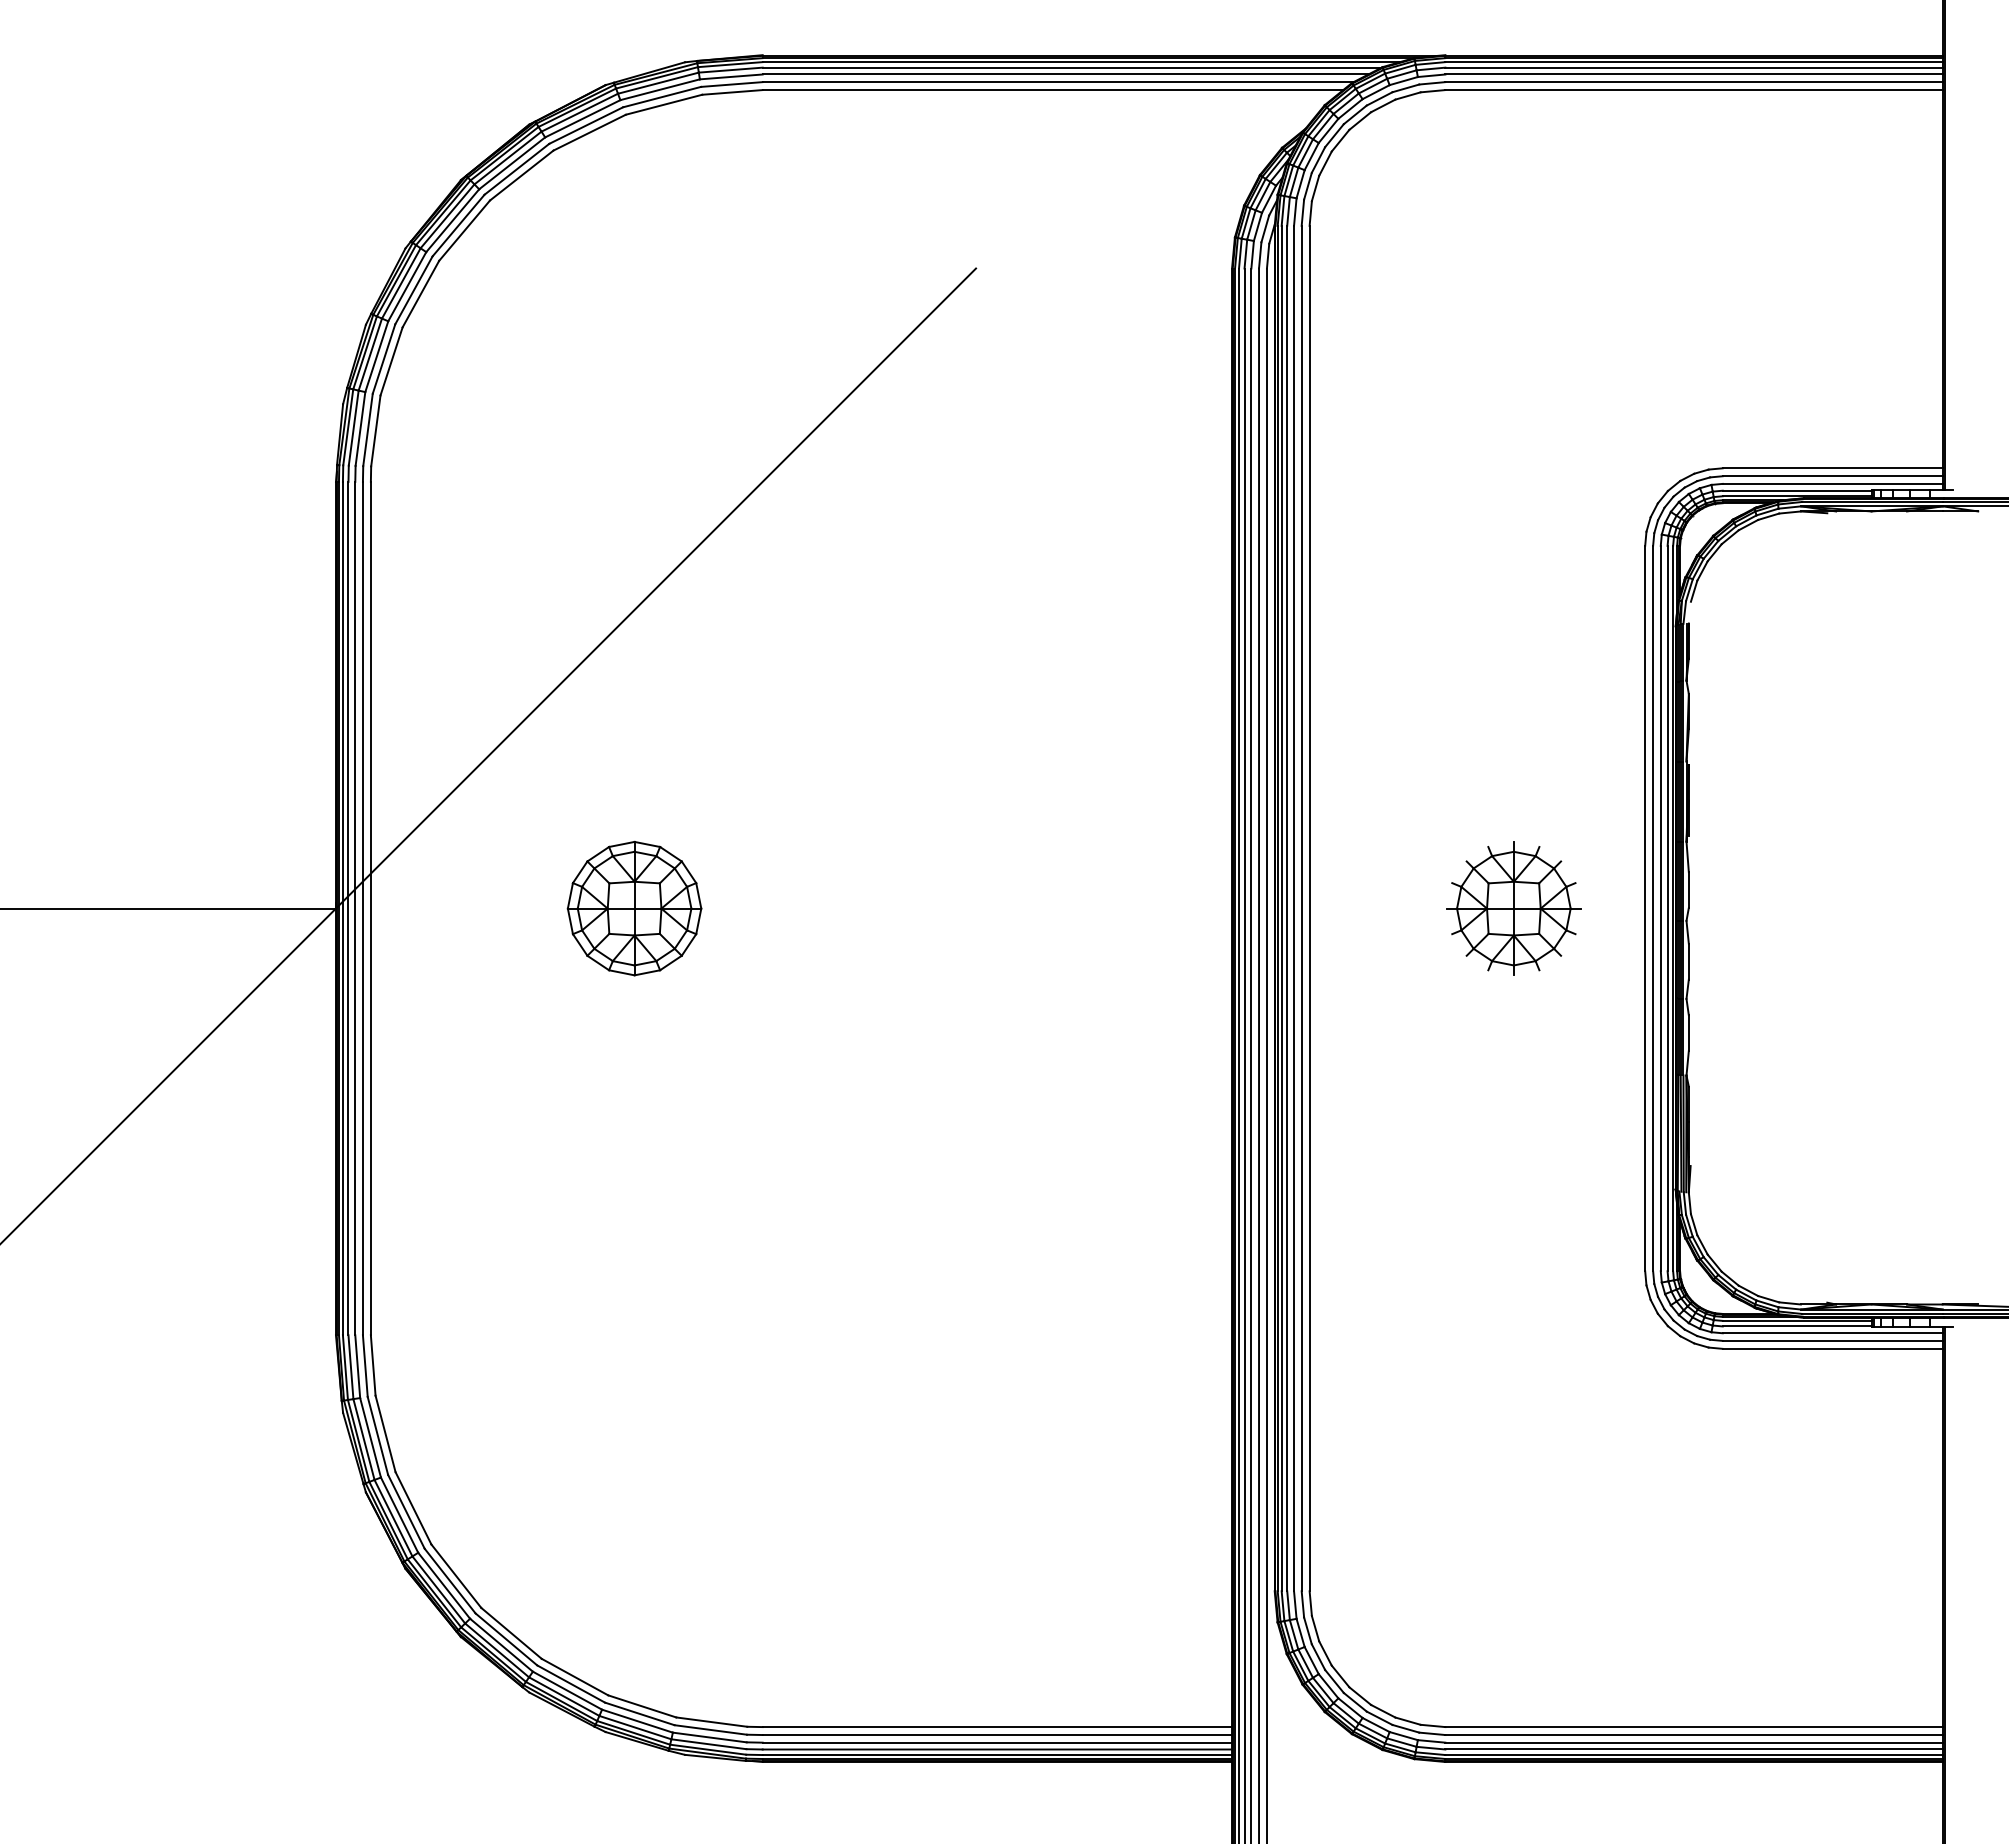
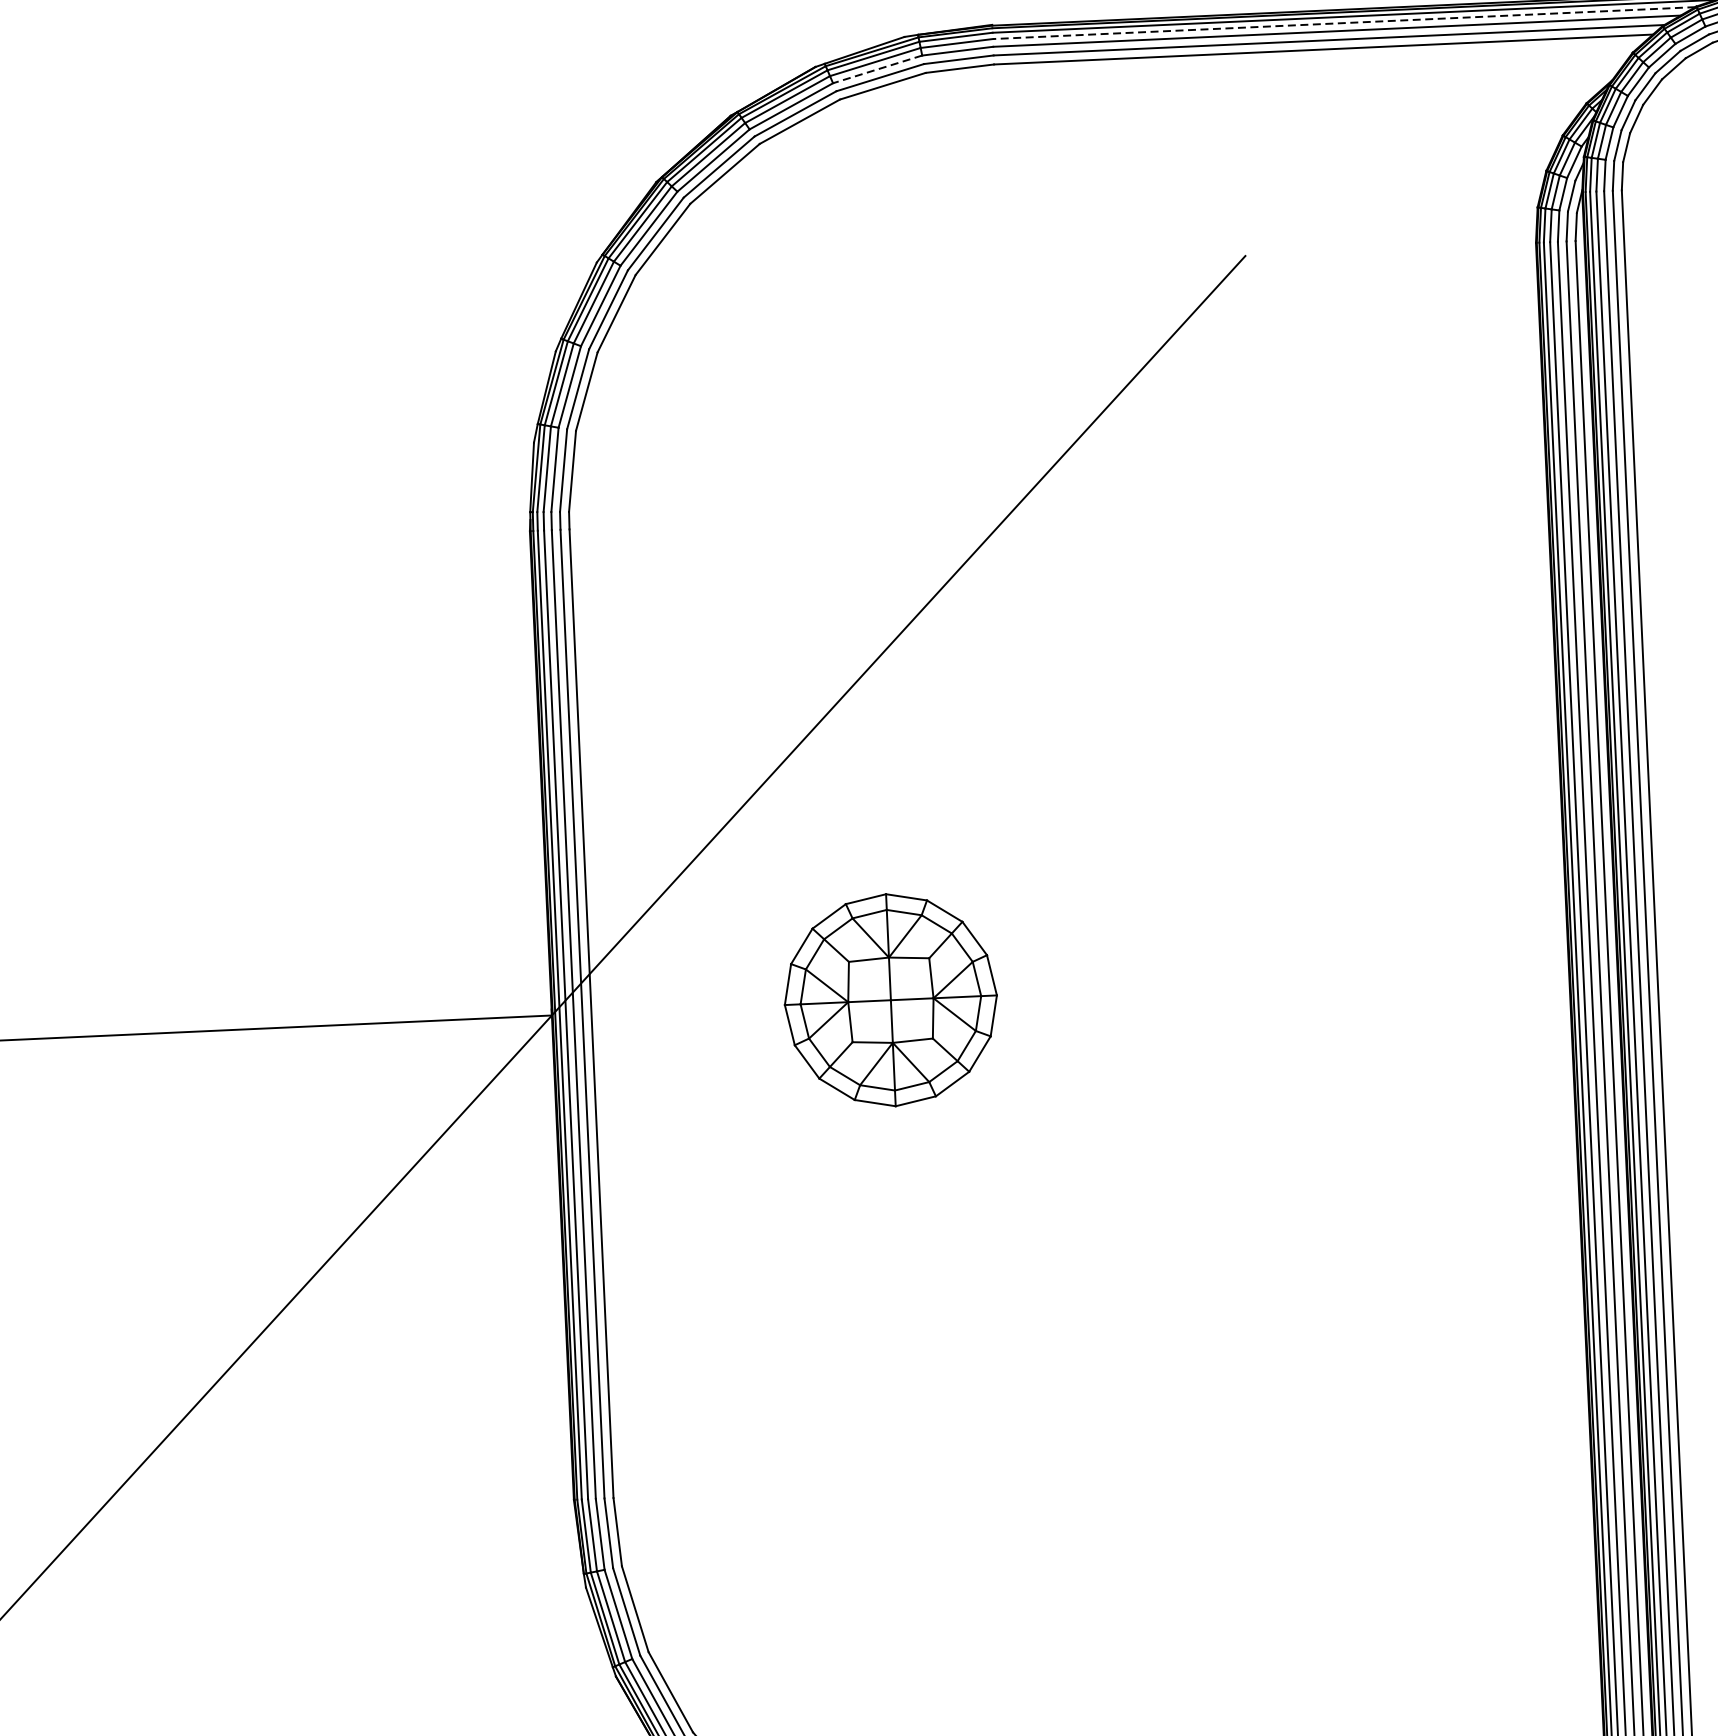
line: (1071, 67) -> (1343, 22), solid -> dashed
line: (659, 89) -> (876, 69), solid -> dashed
part: (634, 908) -> (890, 1000), size x1.4

